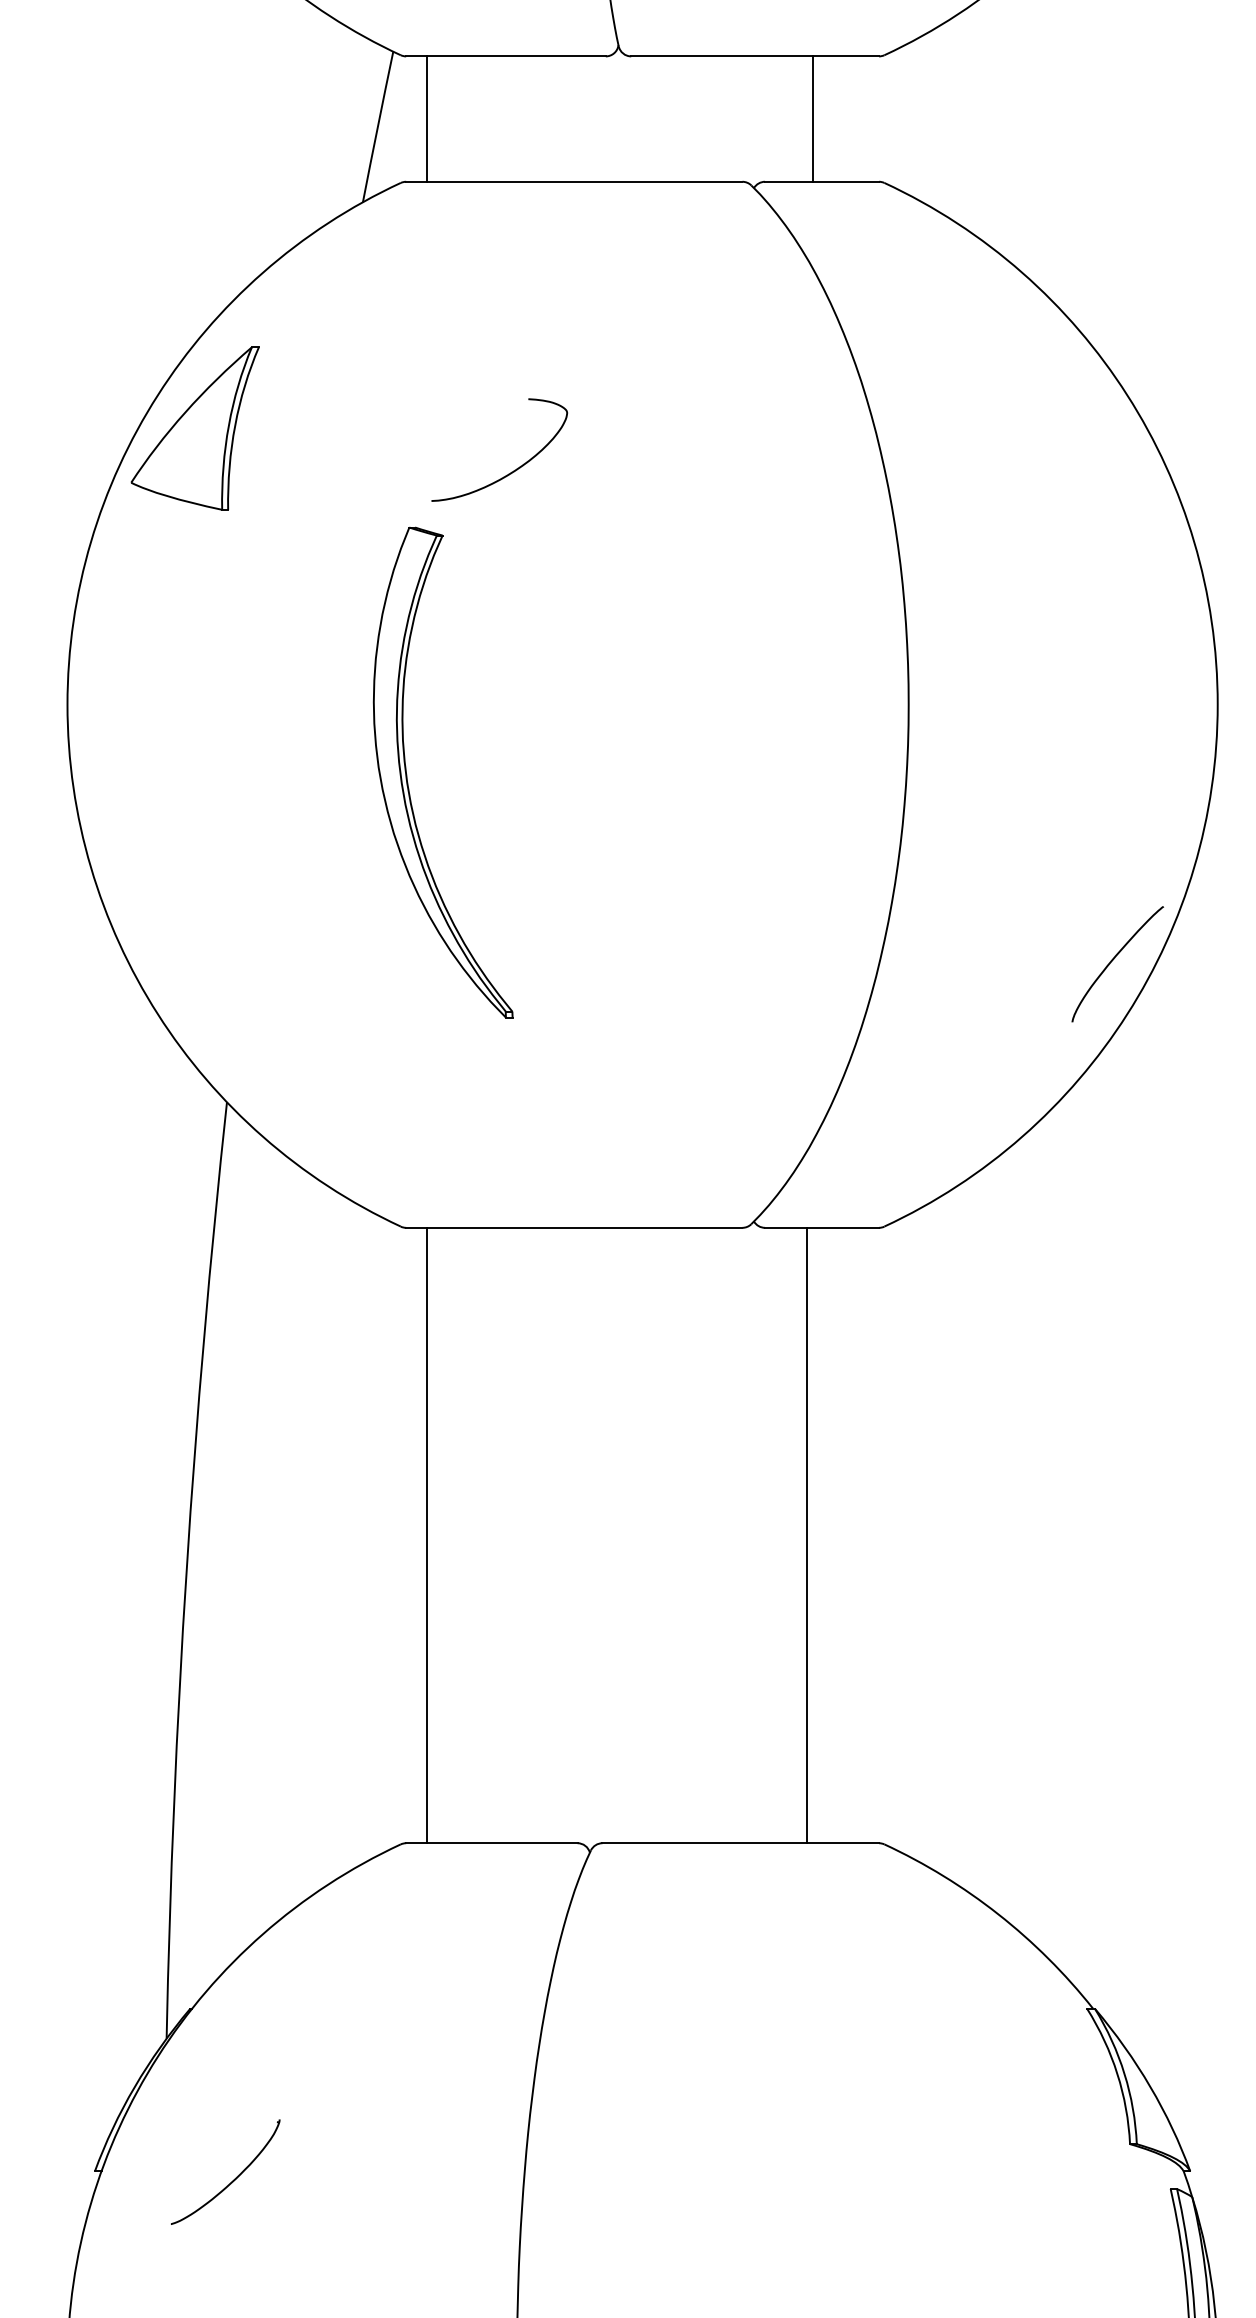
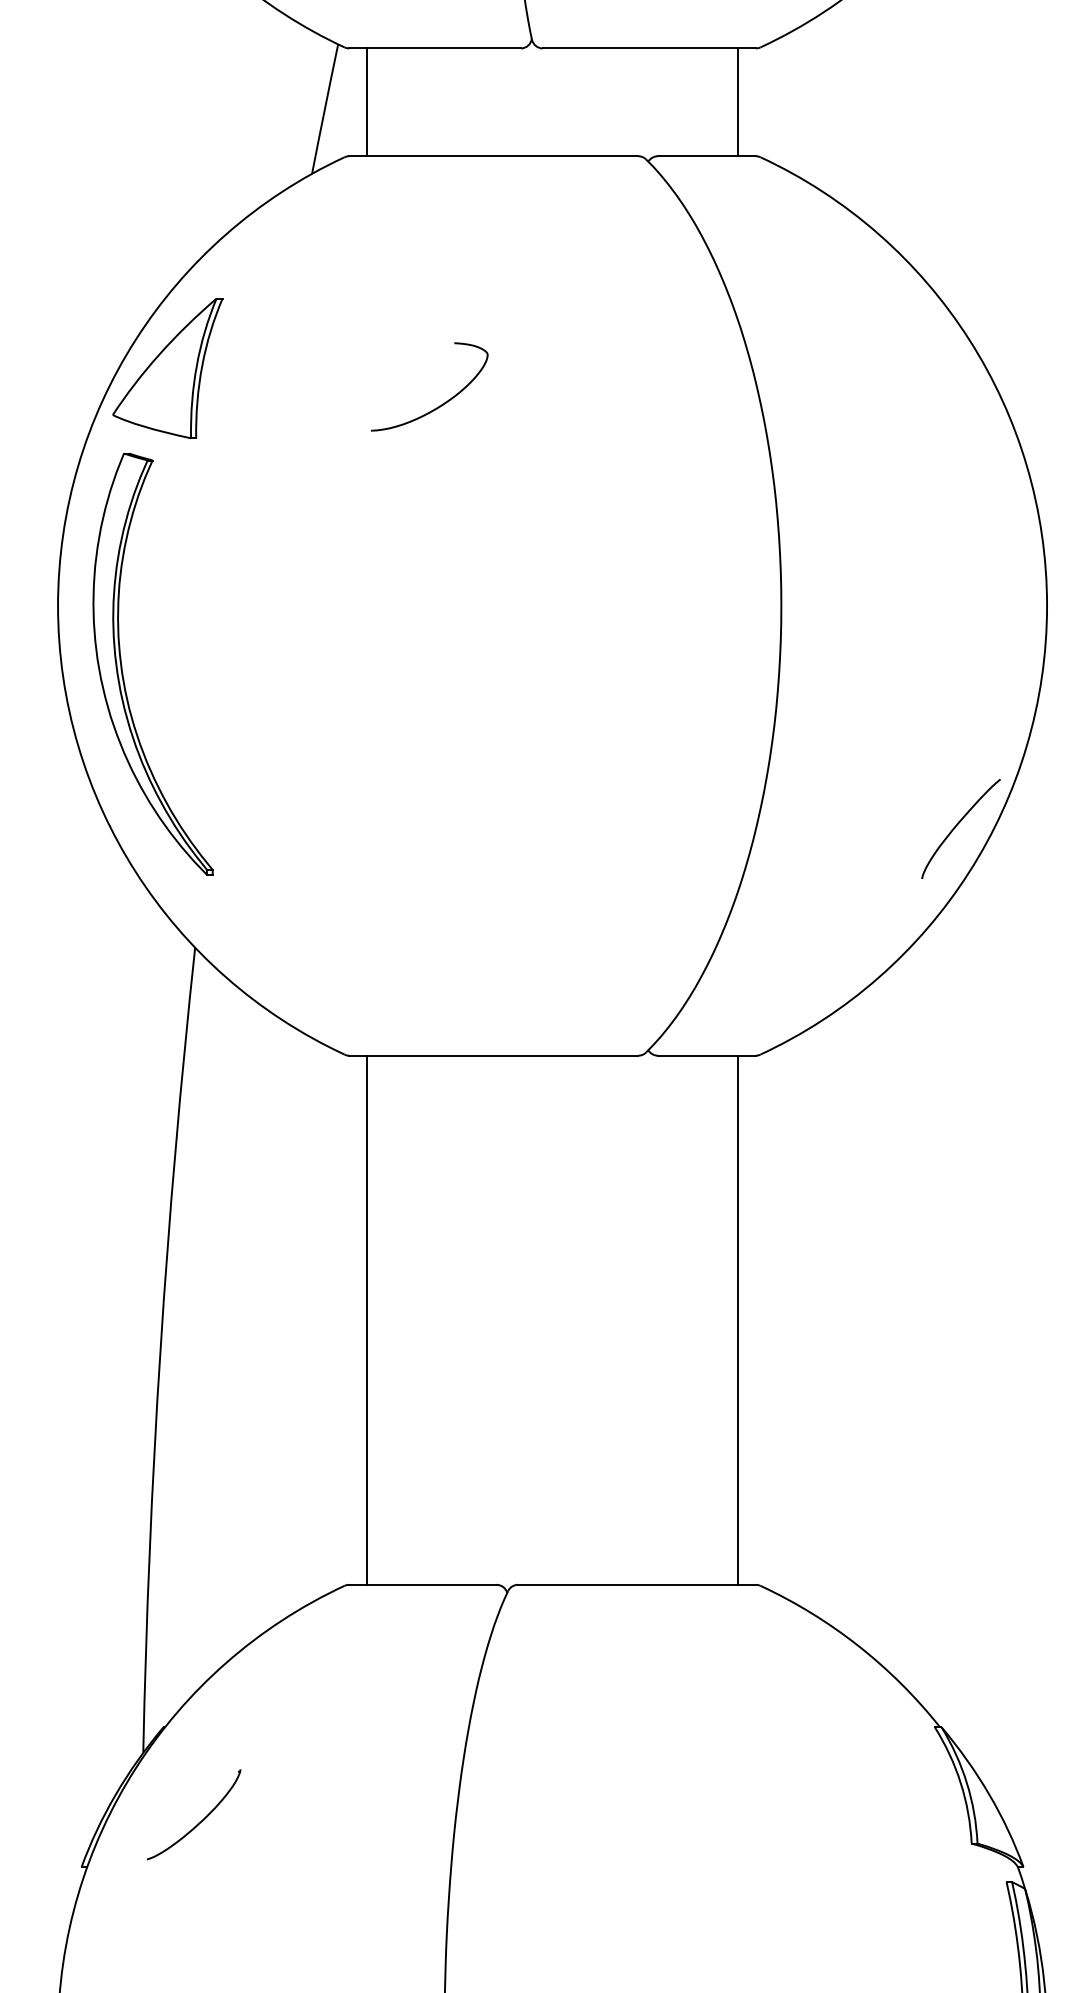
line: (812, 119) -> (737, 102), moved
part: (407, 774) -> (122, 665), moved
line: (806, 1534) -> (737, 1319), moved
part: (230, 2181) -> (198, 1822), moved

